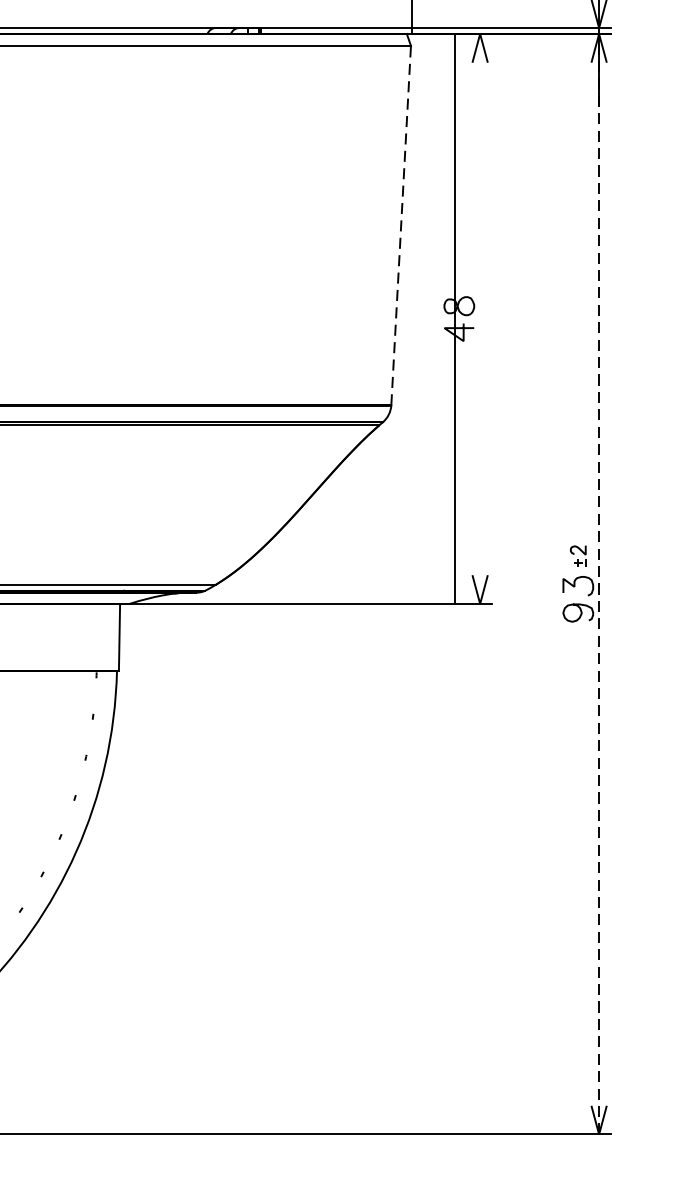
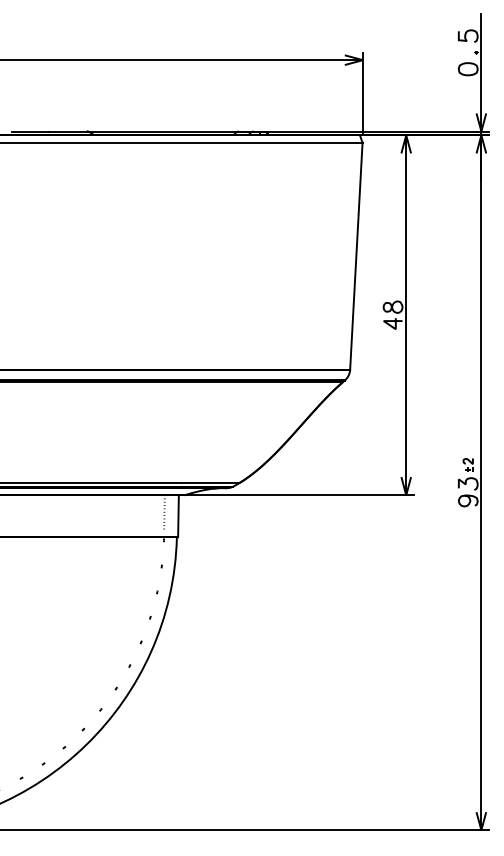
line: (401, 225) -> (356, 256), dashed -> solid
line: (455, 319) -> (406, 315), moved
line: (599, 583) -> (481, 482), dashed -> solid
line: (97, 631) -> (164, 512), added

